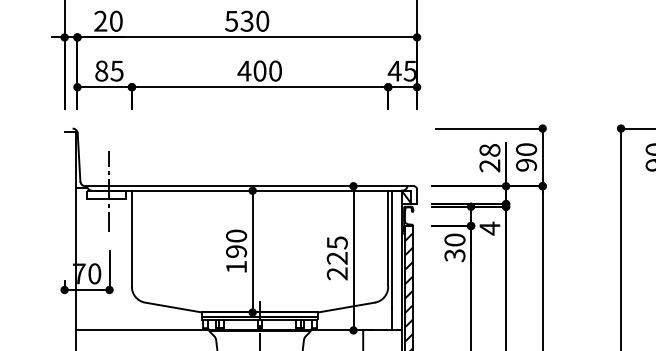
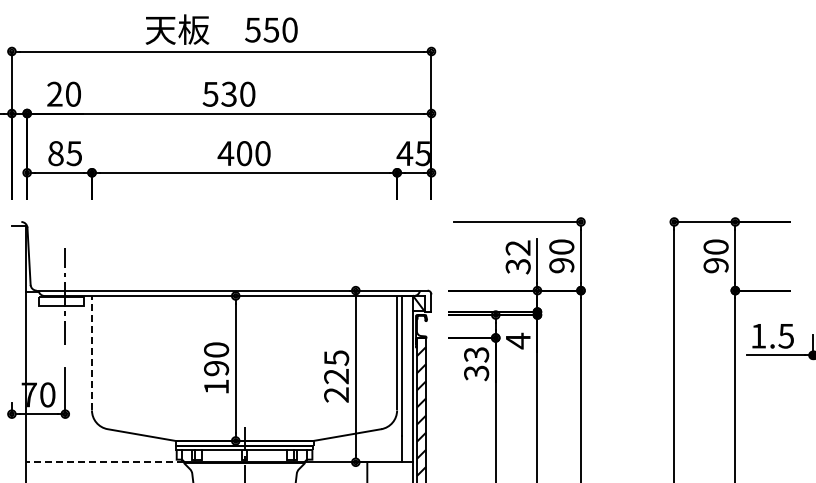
text: (489, 158) -> (517, 257), 28 -> 32
line: (131, 238) -> (91, 352), solid -> dashed
text: (454, 239) -> (476, 354), 30 -> 33
line: (142, 330) -> (104, 462), solid -> dashed

